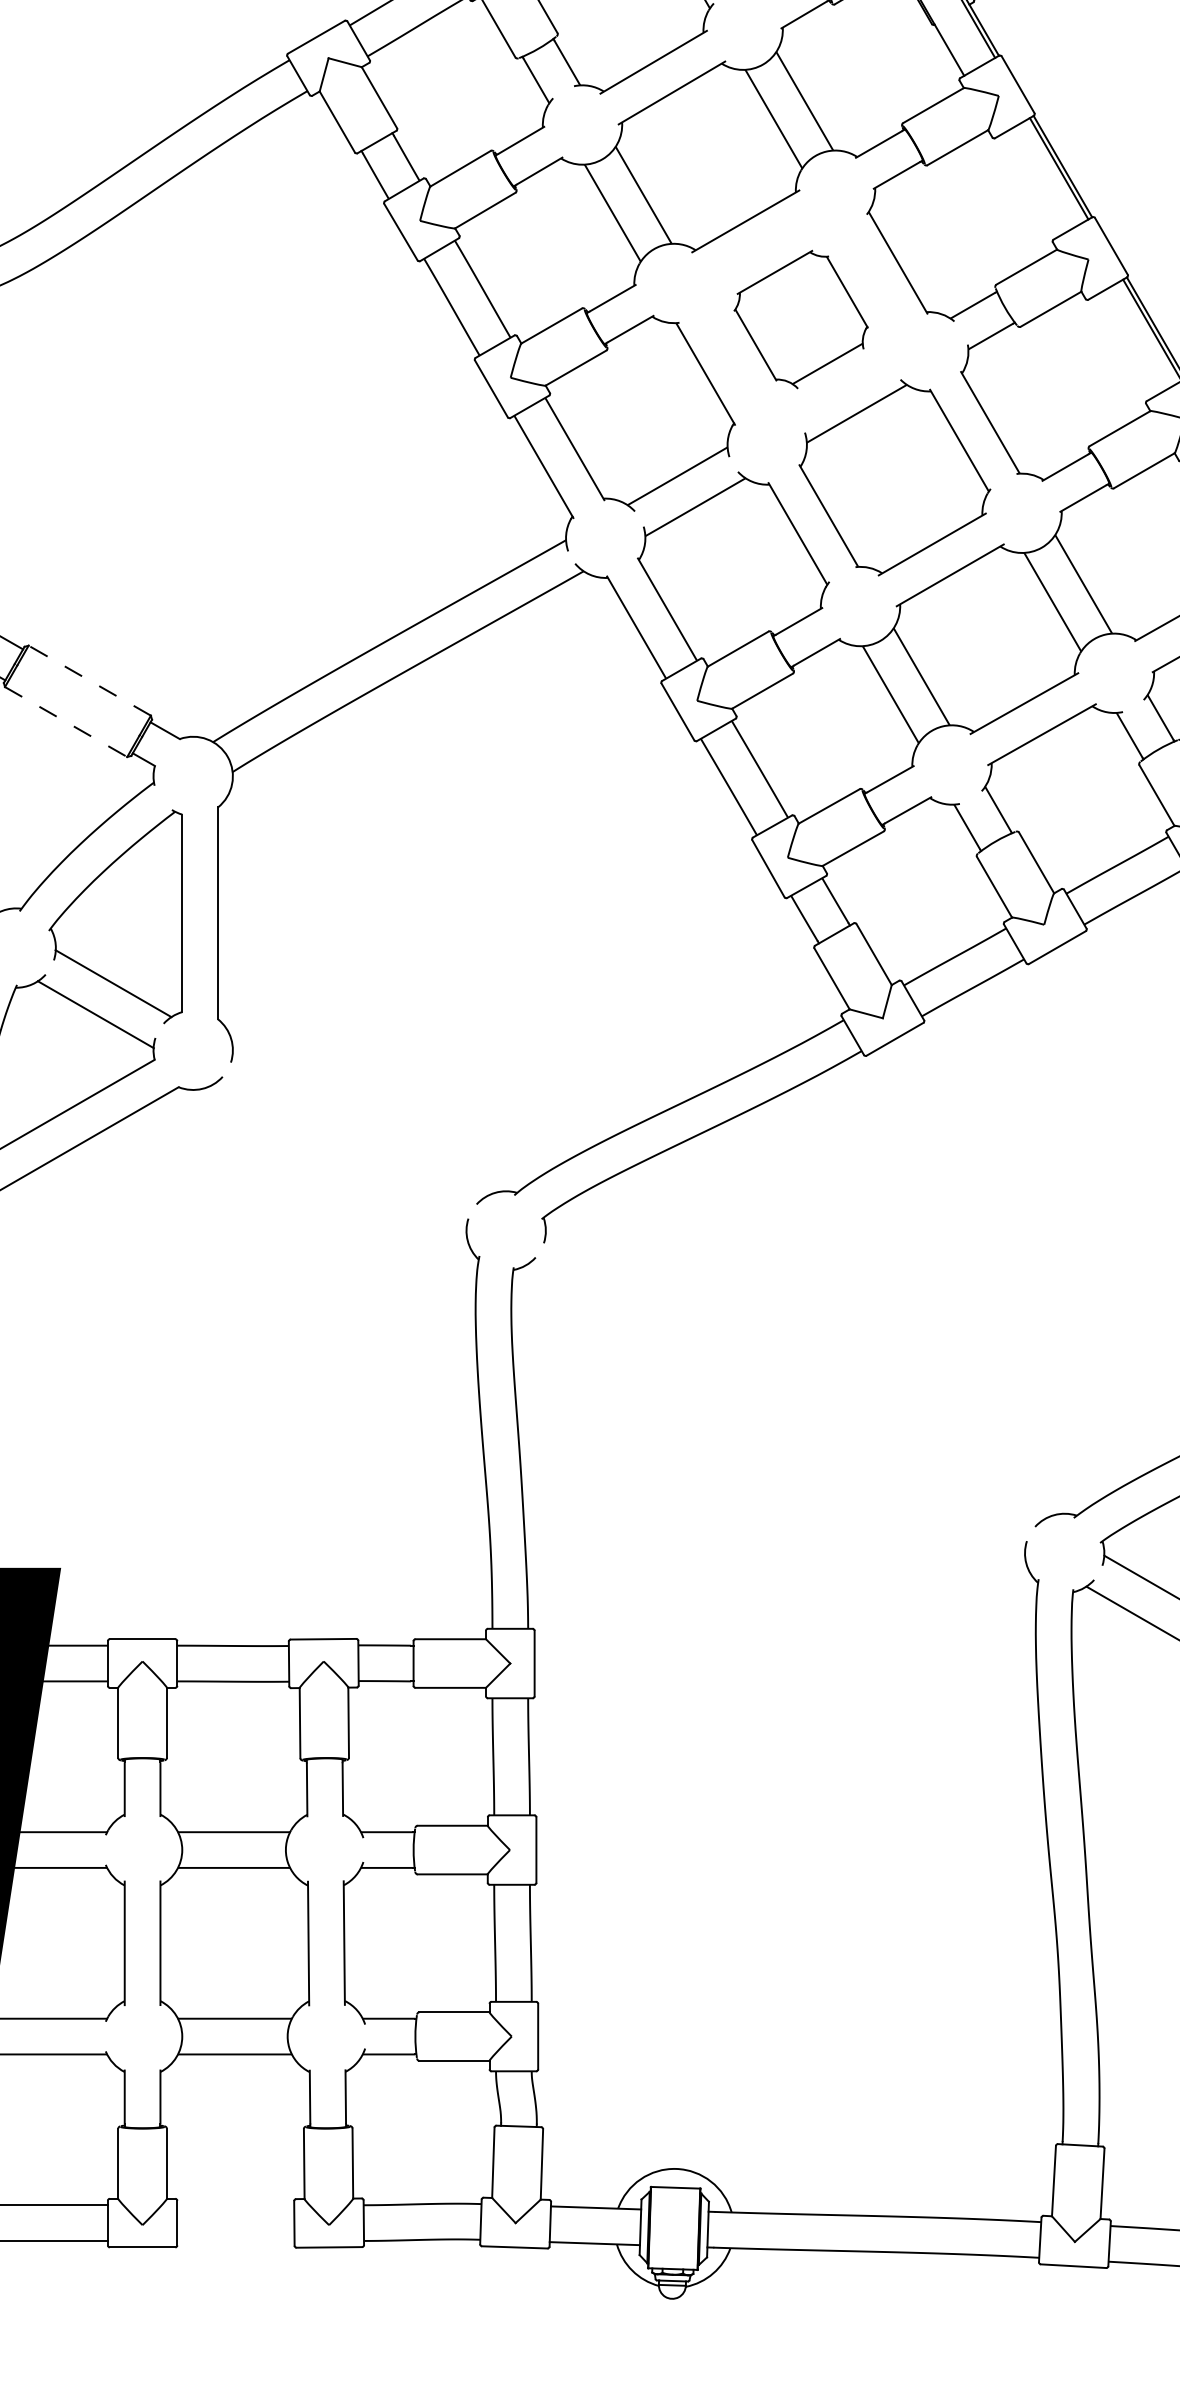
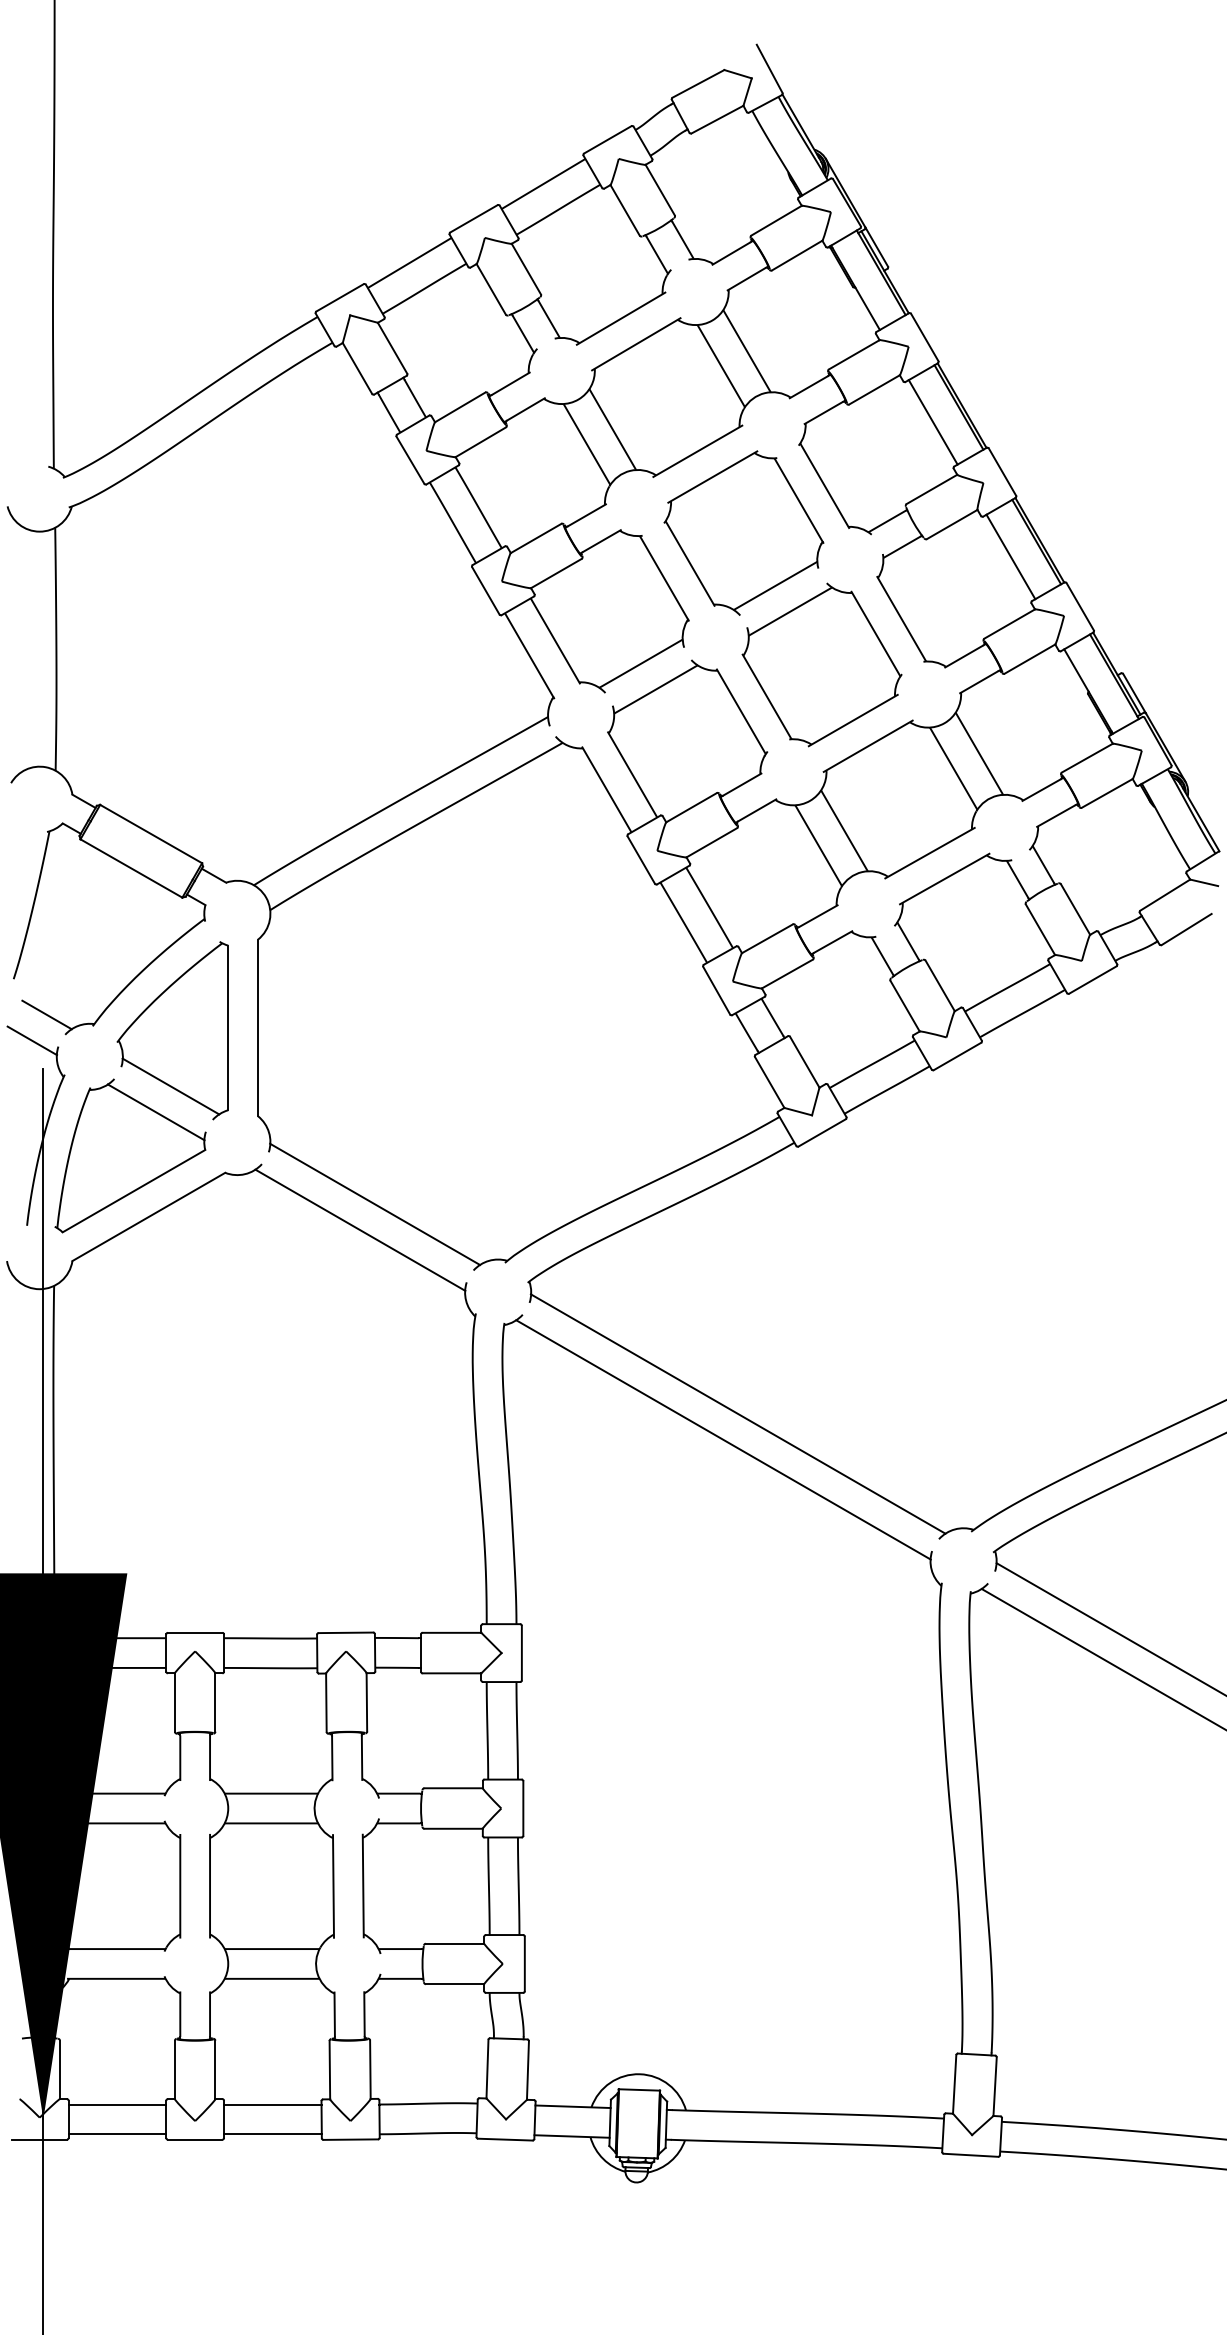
line: (1027, 186) -> (932, 422), added
part: (800, 318) -> (743, 532), size x1.43
line: (1120, 347) -> (1010, 556), added
line: (90, 681) -> (151, 834), dashed -> solid
line: (66, 722) -> (131, 868), dashed -> solid
line: (358, 1124) -> (375, 1203), added
line: (340, 1155) -> (360, 1229), added
line: (793, 1376) -> (737, 1413), added
line: (776, 1407) -> (723, 1439), added
line: (235, 2205) -> (272, 2104), added
line: (235, 2241) -> (272, 2134), added

